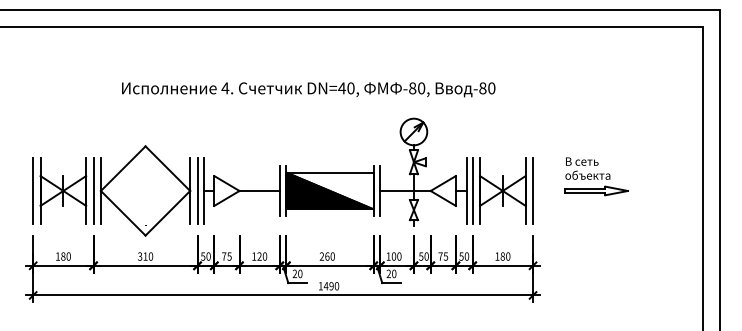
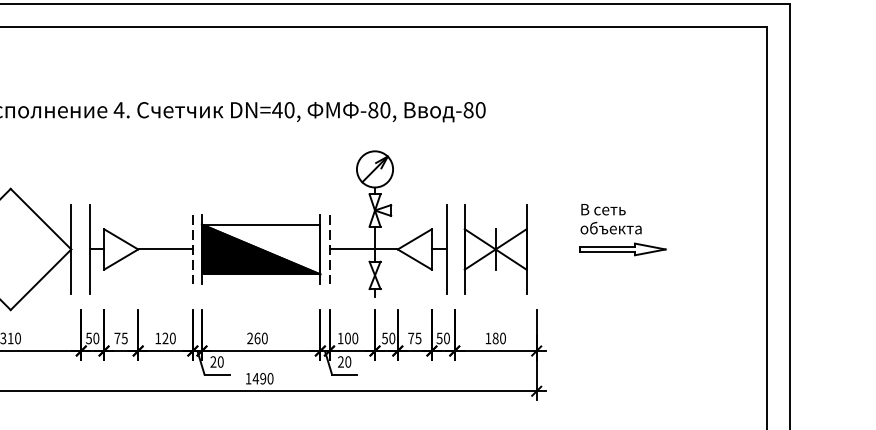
line: (197, 190) -> (81, 248), removed
line: (472, 190) -> (454, 248), removed
line: (533, 190) -> (537, 248), removed
line: (279, 191) -> (192, 250), solid -> dashed
line: (380, 191) -> (329, 250), solid -> dashed

